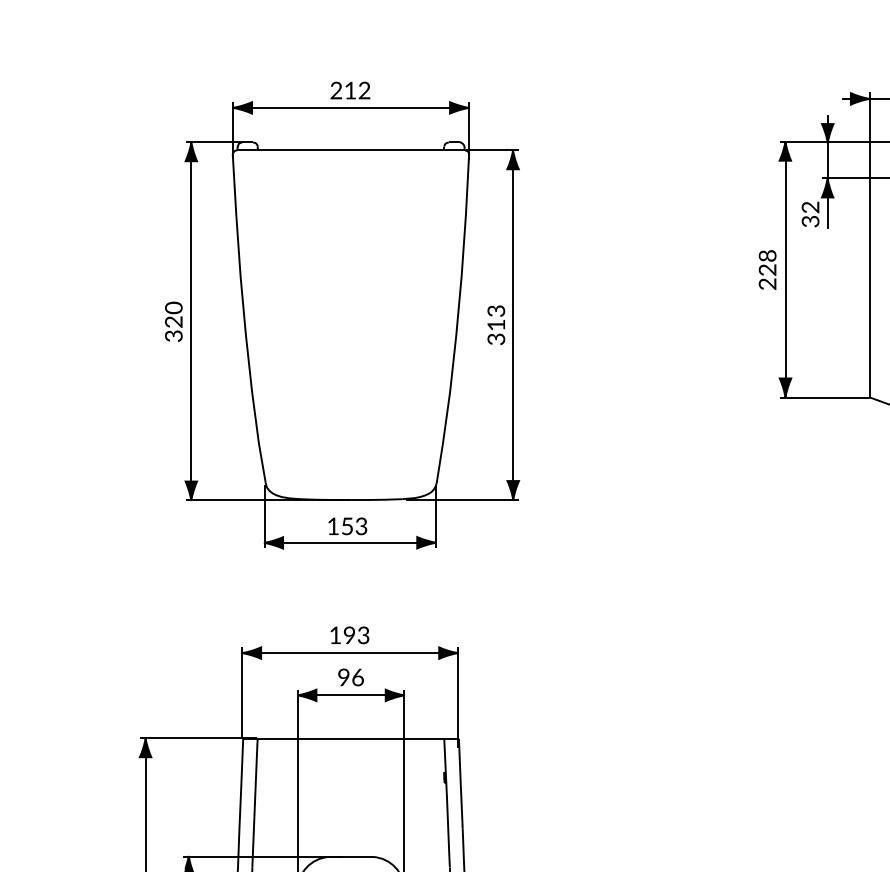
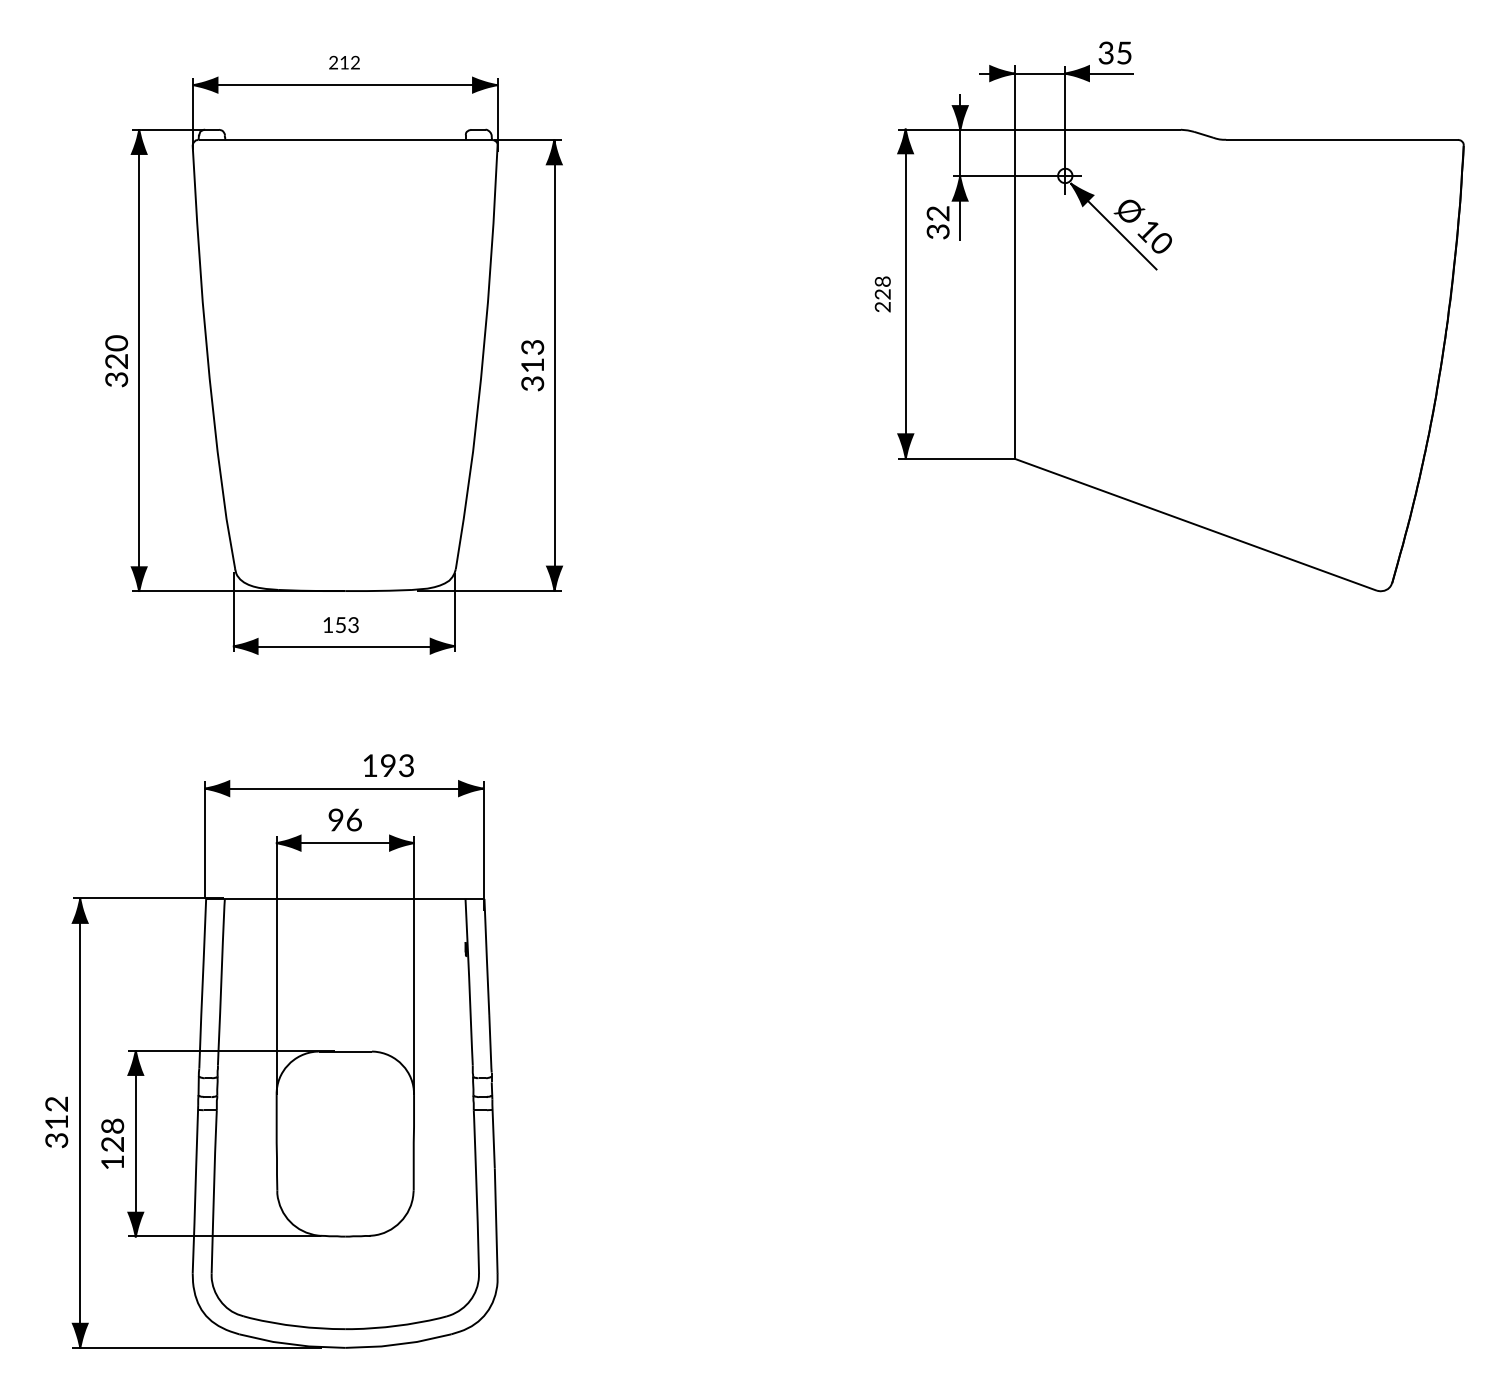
part: (350, 90) -> (344, 62), size x0.6
part: (767, 270) -> (882, 294), size x0.7
part: (348, 525) -> (341, 624), size x0.7
part: (349, 635) -> (388, 765), moved

